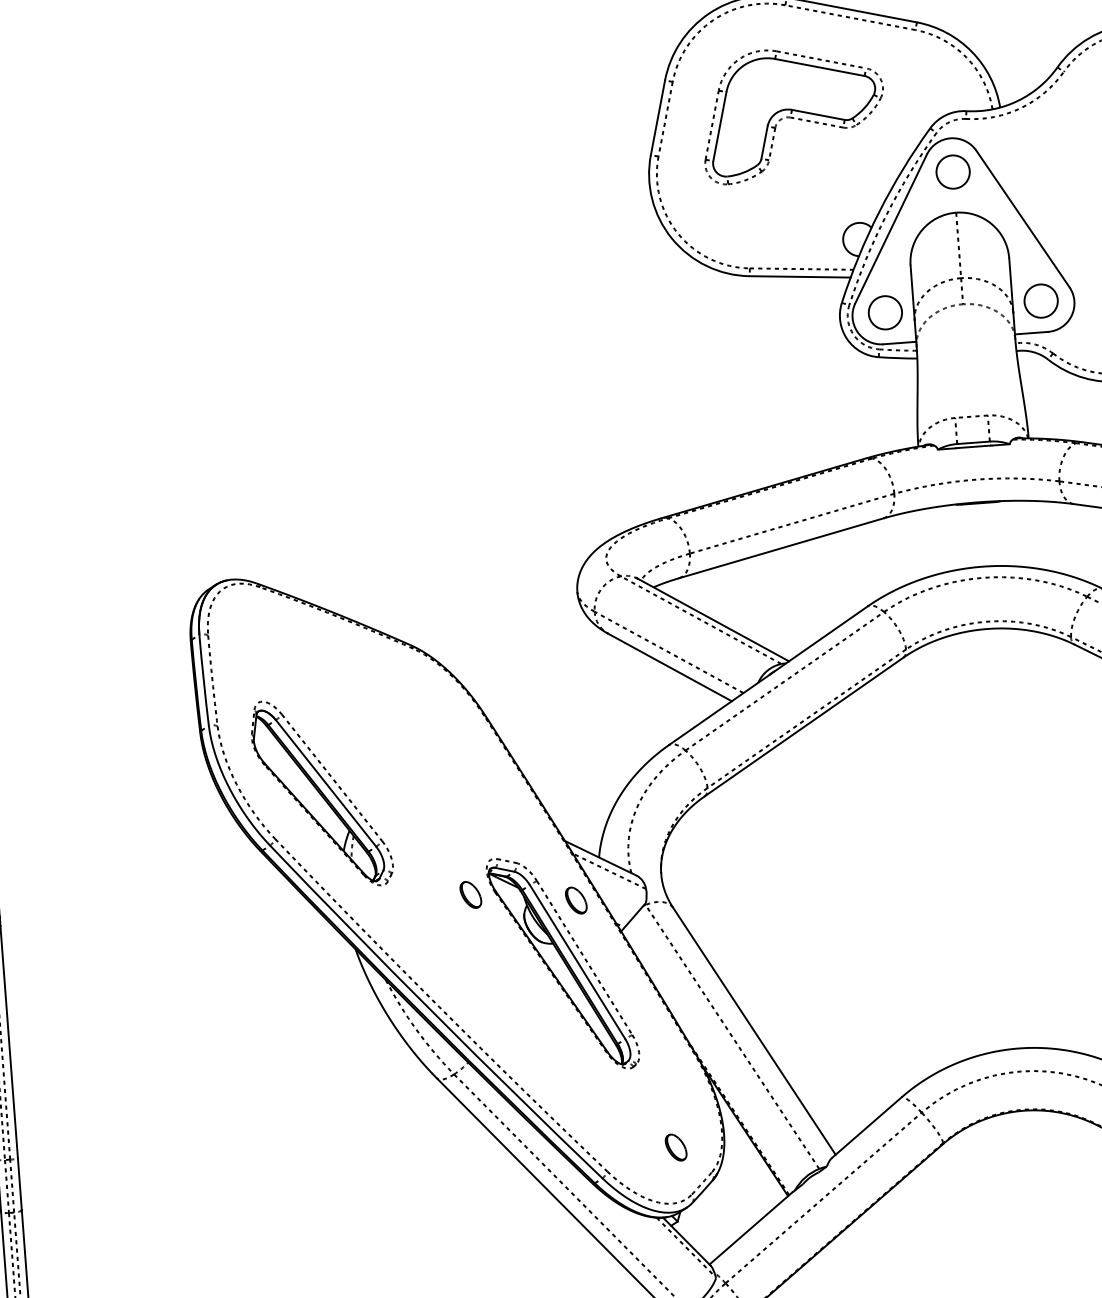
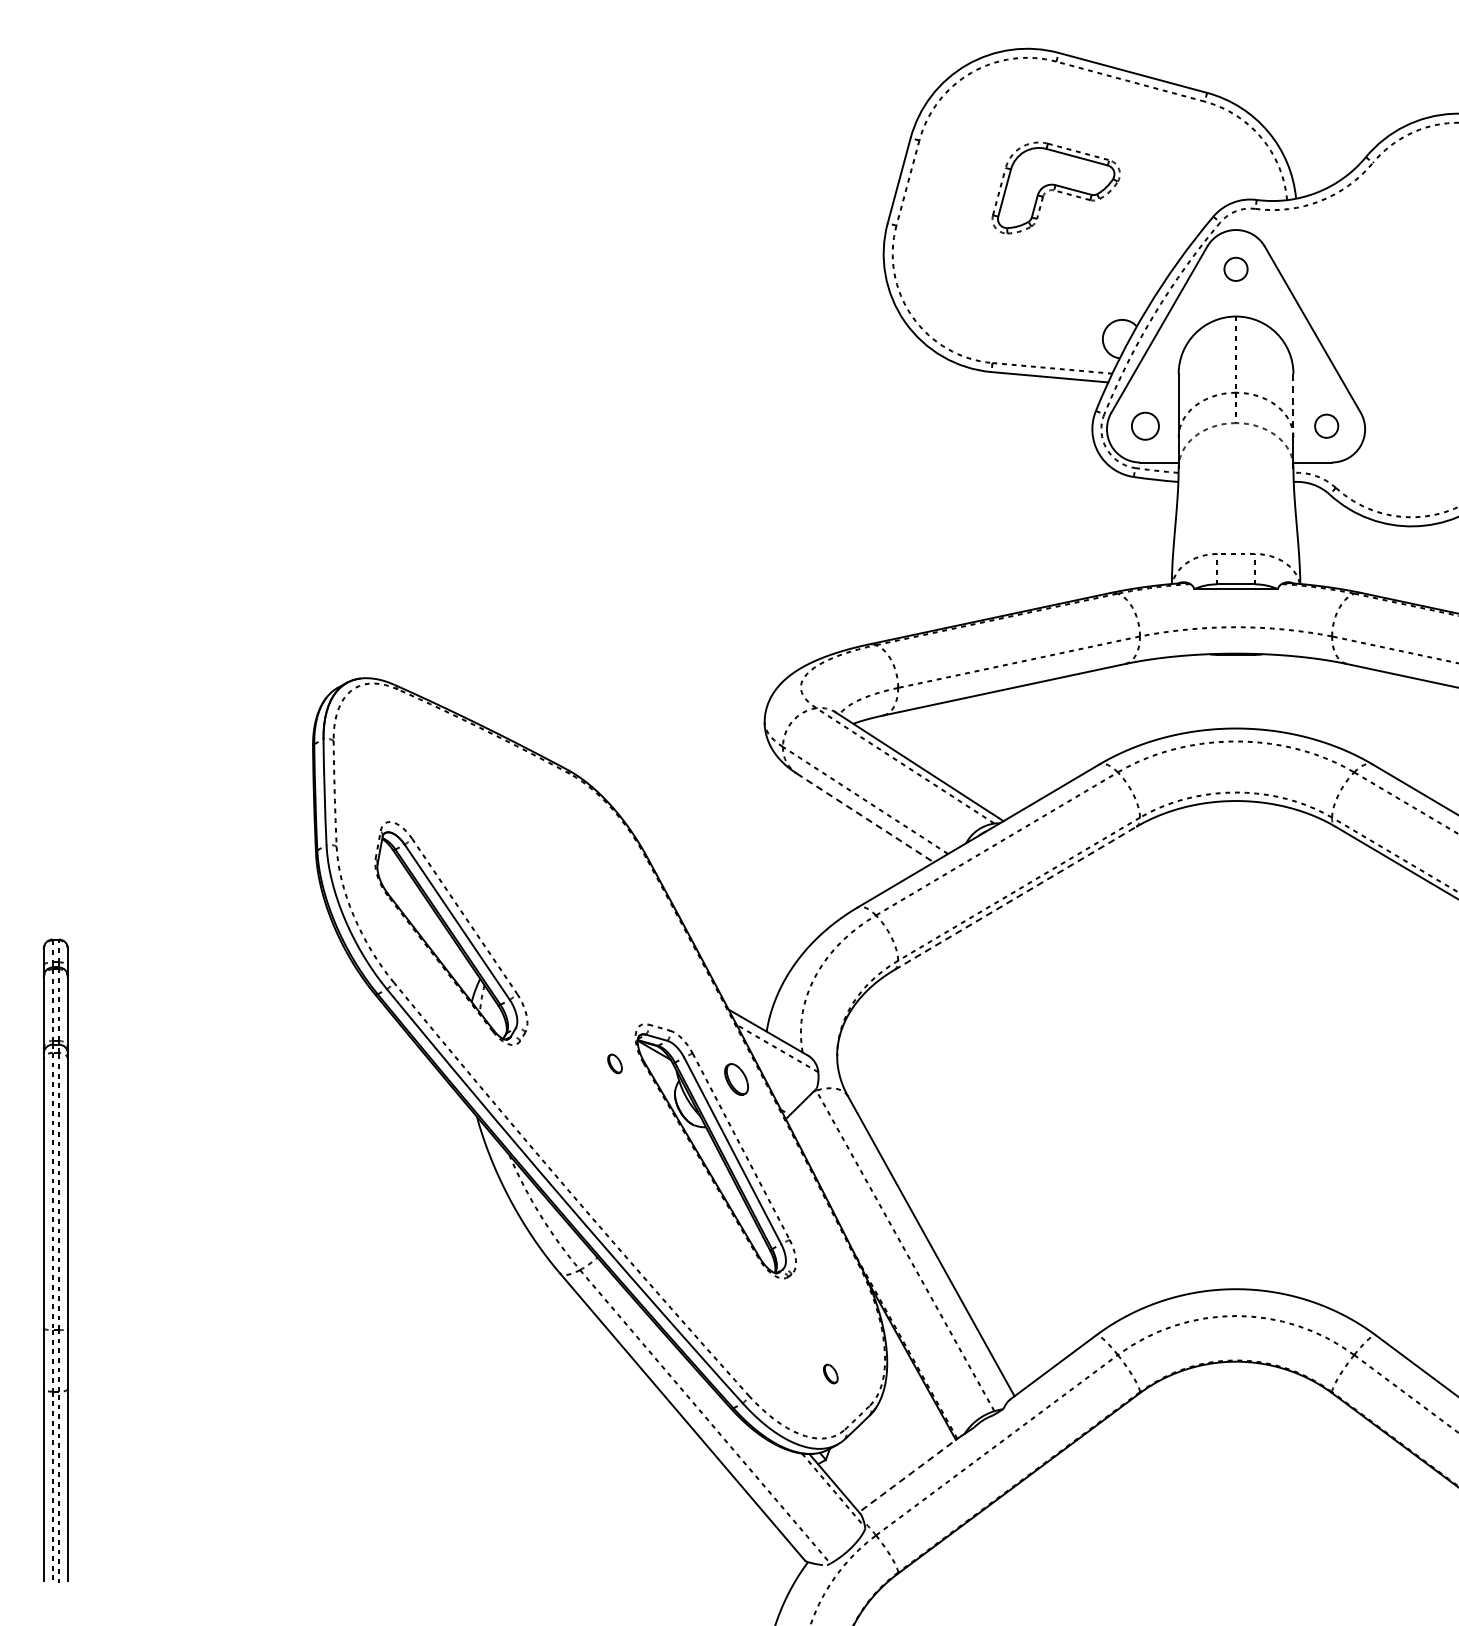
part: (793, 113) -> (1056, 187), size x0.6
circle: (952, 172) -> (1235, 269), size x0.6
line: (1011, 285) -> (1293, 405), solid -> dashed
circle: (1040, 300) -> (1326, 425), size x0.6
circle: (885, 312) -> (1145, 425), size x0.7
line: (670, 667) -> (865, 817), solid -> dashed
line: (804, 726) -> (1015, 898), solid -> dashed
part: (470, 894) -> (614, 1063), size x0.6
part: (676, 1147) -> (830, 1373), size x0.6
line: (751, 1228) -> (910, 1474), solid -> dashed

